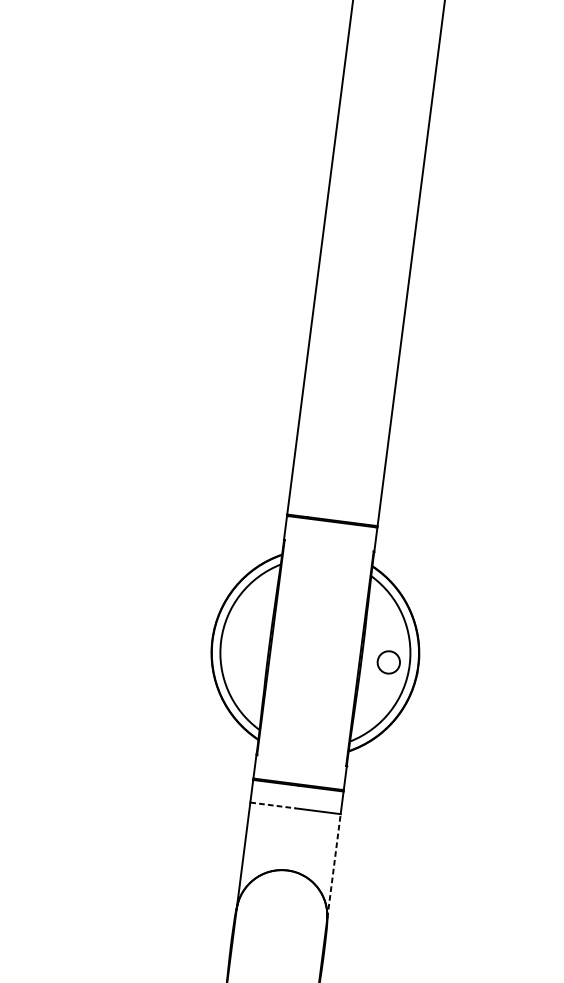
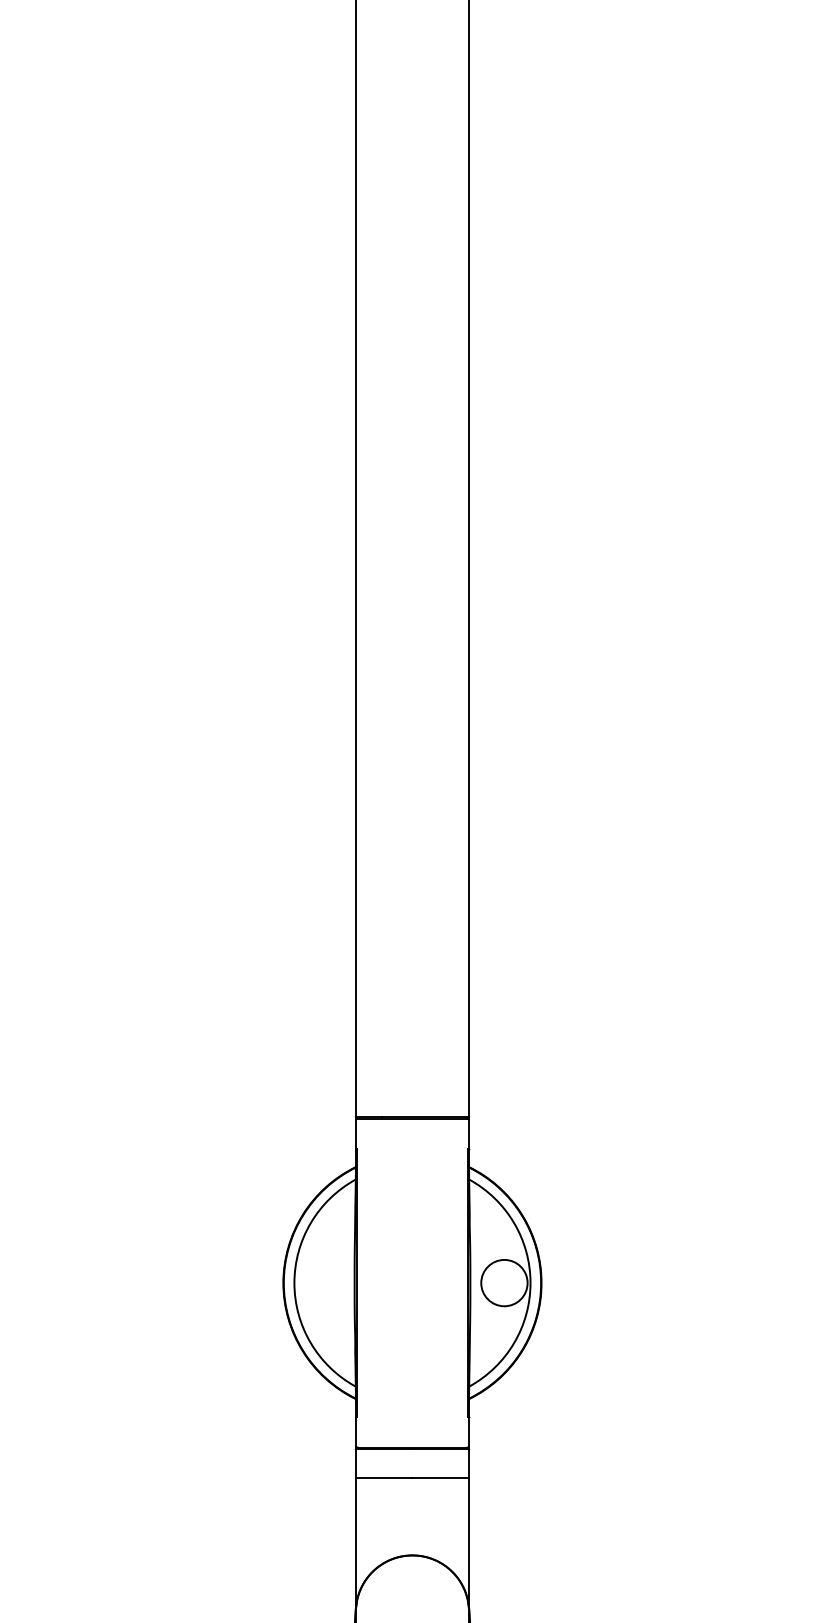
circle: (388, 661) -> (504, 1282), size x1.67
line: (273, 805) -> (384, 1477), dashed -> solid
line: (334, 865) -> (469, 1542), dashed -> solid

